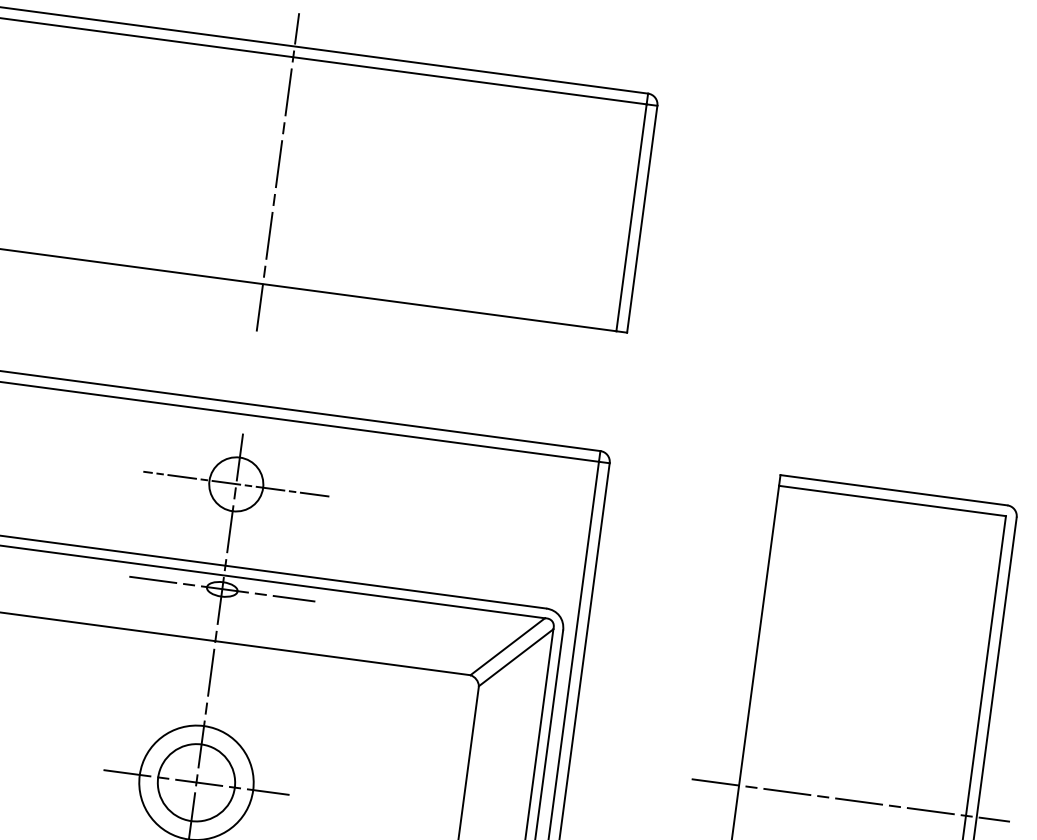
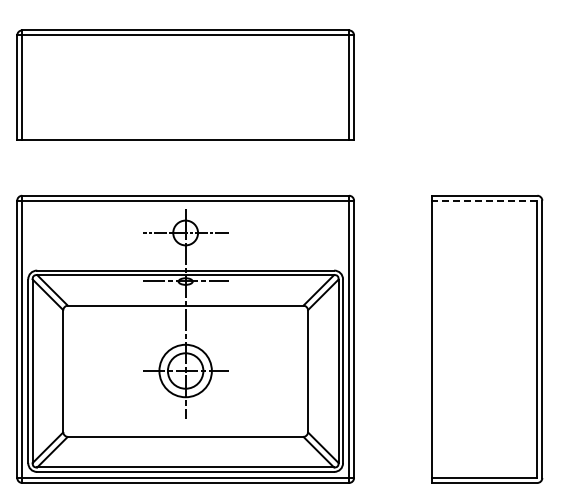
line: (277, 171) -> (185, 88), removed
line: (891, 500) -> (484, 200), solid -> dashed
line: (849, 800) -> (483, 339), removed

